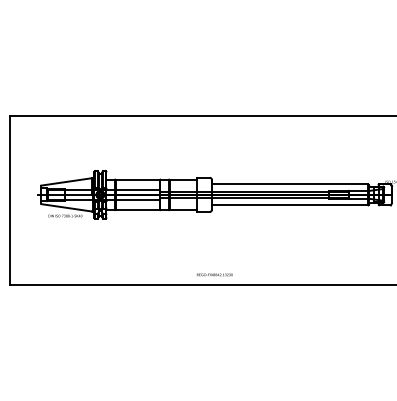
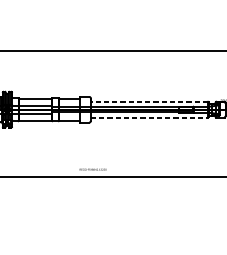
line: (289, 184) -> (149, 101), solid -> dashed
line: (290, 205) -> (149, 117), solid -> dashed

